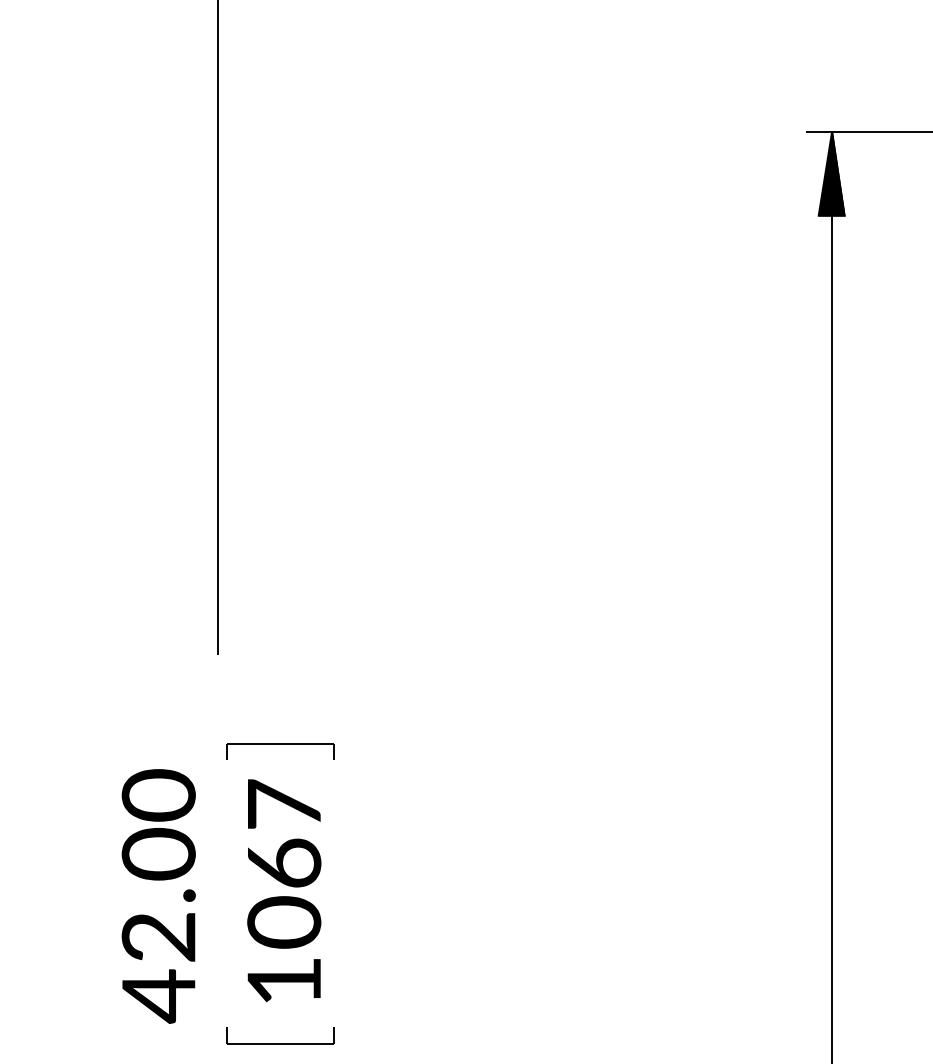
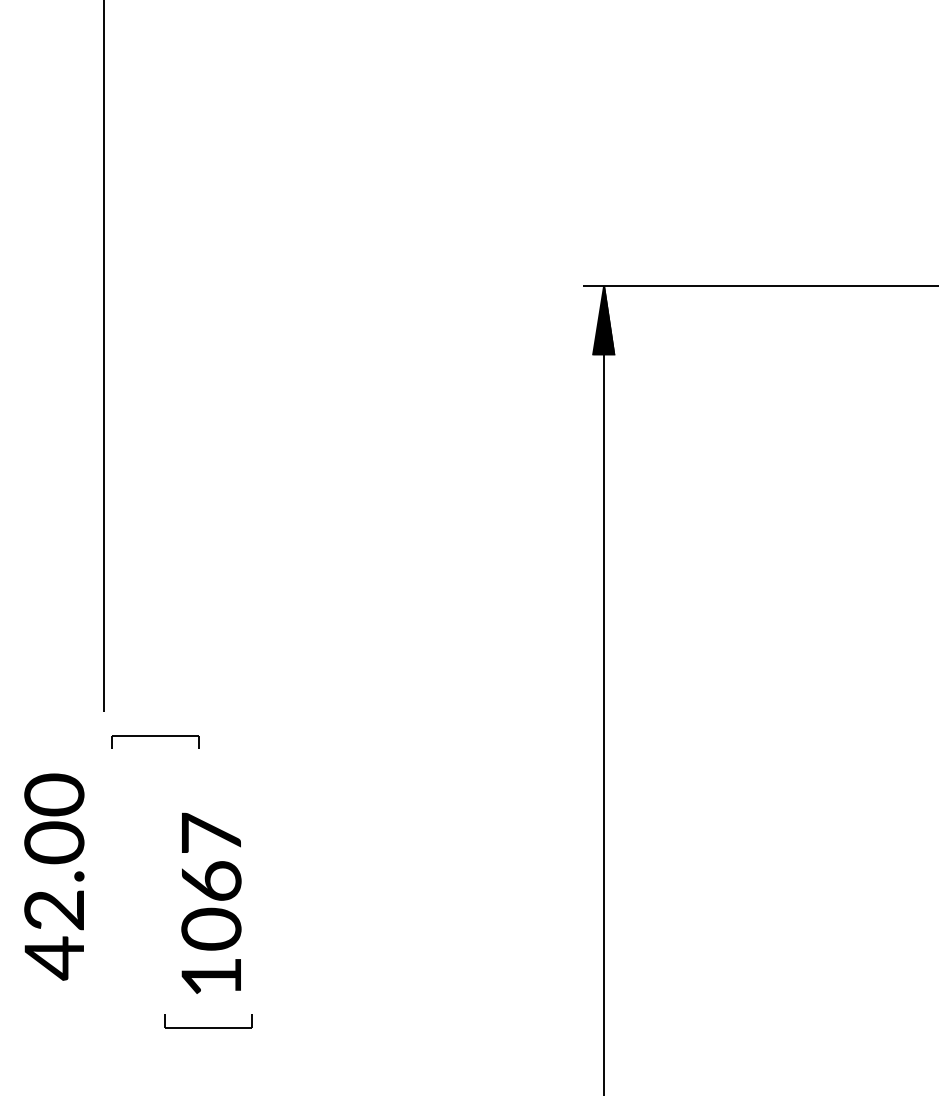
part: (280, 750) -> (155, 741), moved
text: (284, 889) -> (211, 902), moved
text: (158, 895) -> (54, 876), moved
part: (280, 1035) -> (208, 1021), moved

